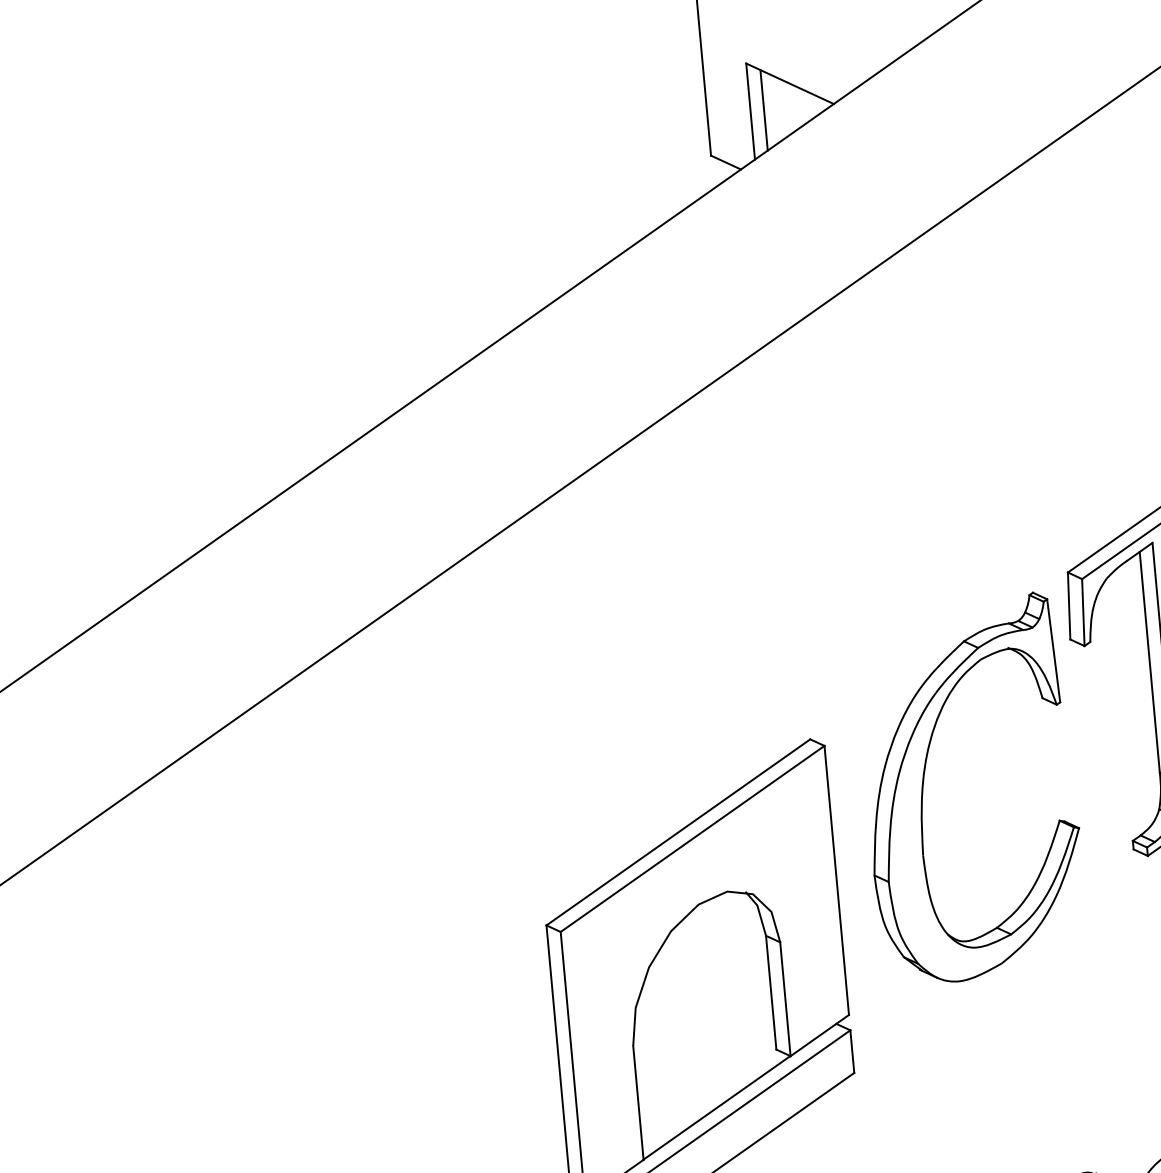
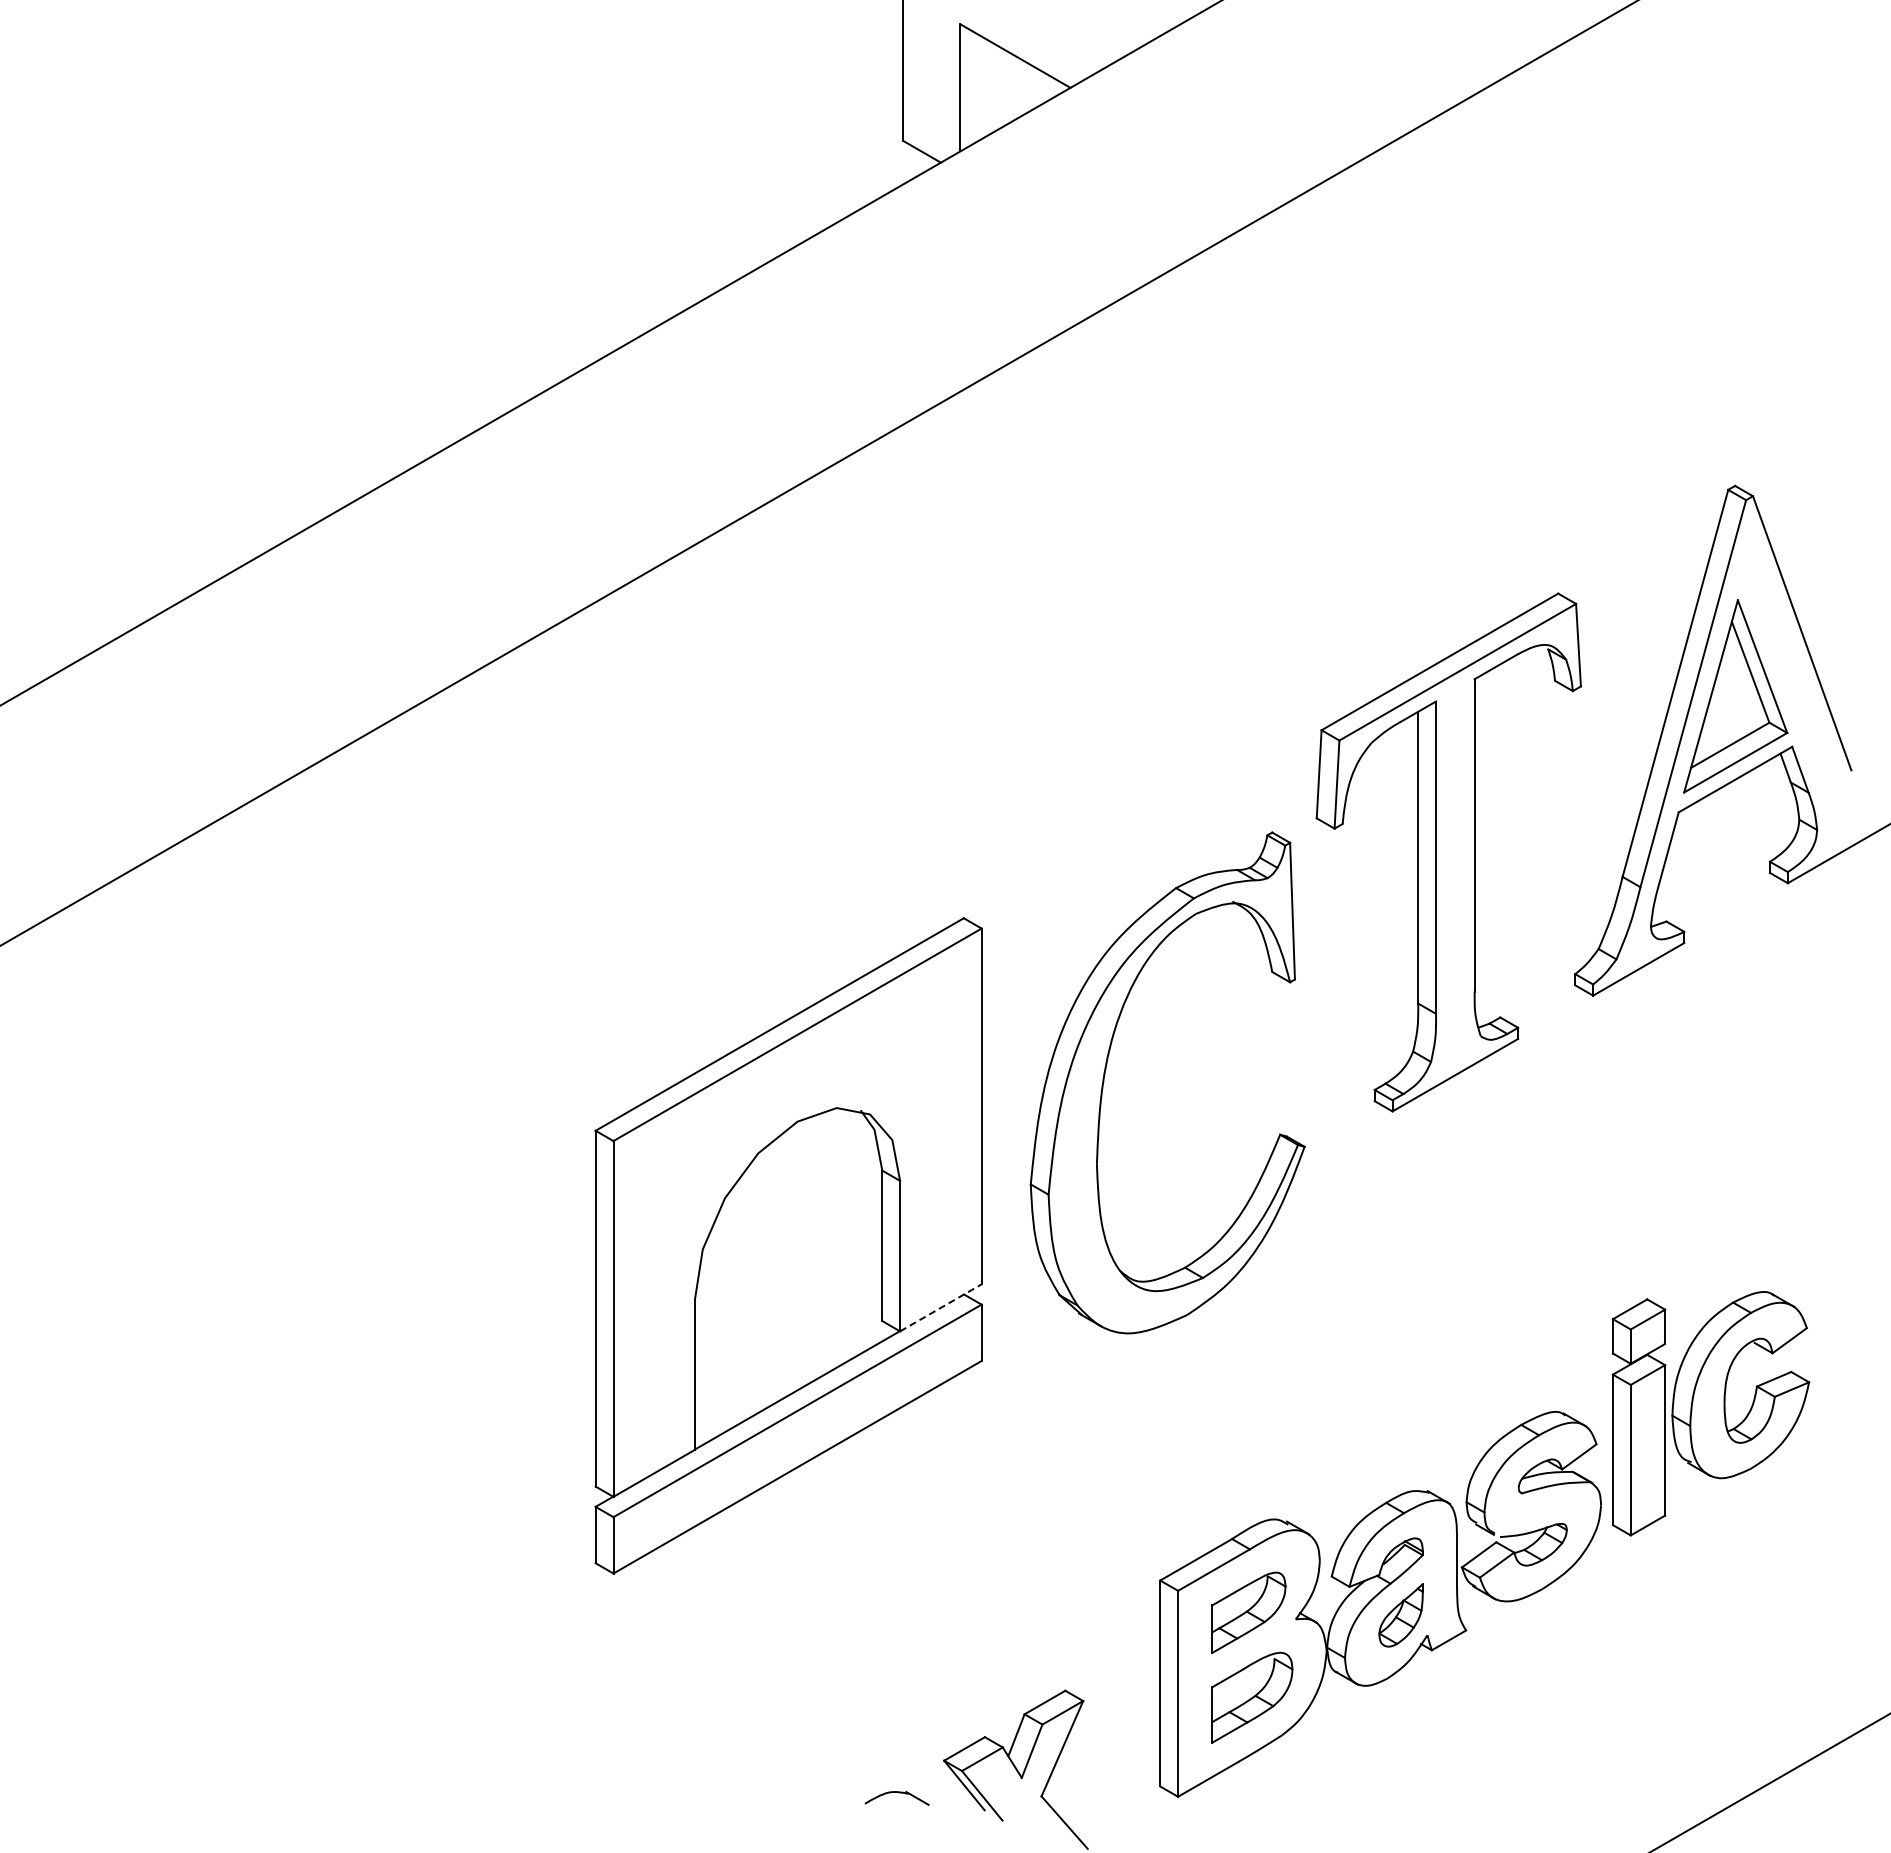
line: (764, 110) -> (978, 87), removed
part: (923, 783) -> (1106, 1069), moved
line: (820, 1035) -> (941, 1307), solid -> dashed

